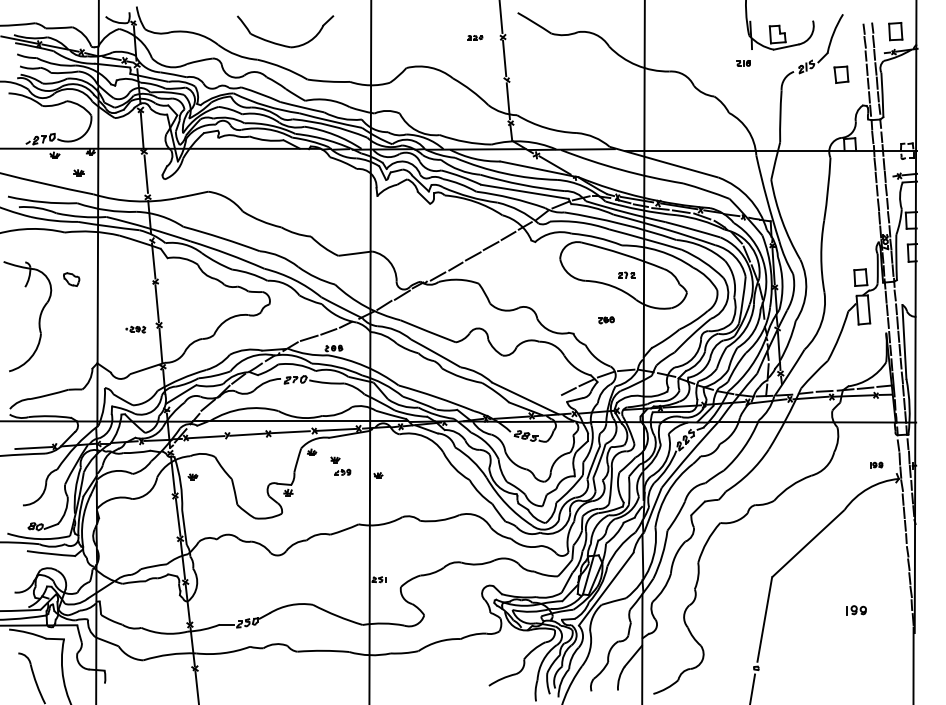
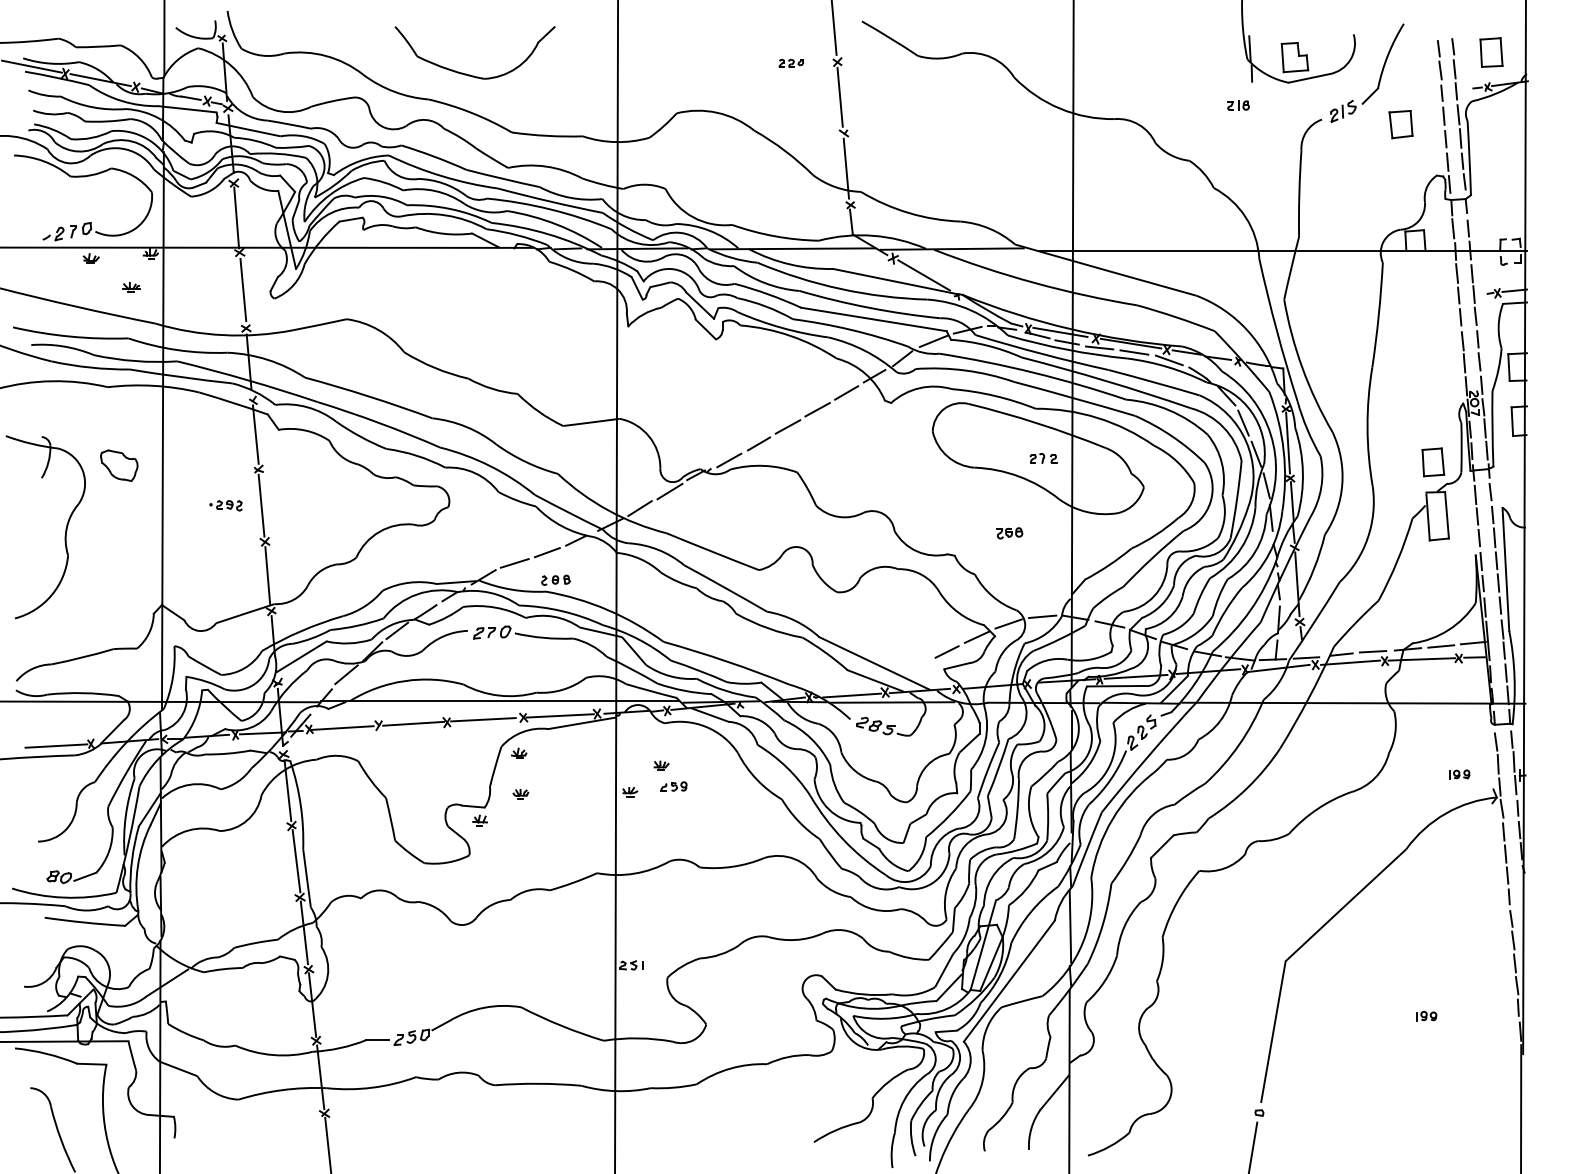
part: (71, 279) -> (118, 465), size x1.43
part: (135, 329) -> (225, 505), moved
part: (340, 465) -> (670, 775), moved
part: (192, 476) -> (520, 793), moved
part: (856, 609) -> (1426, 1014), size x0.62

